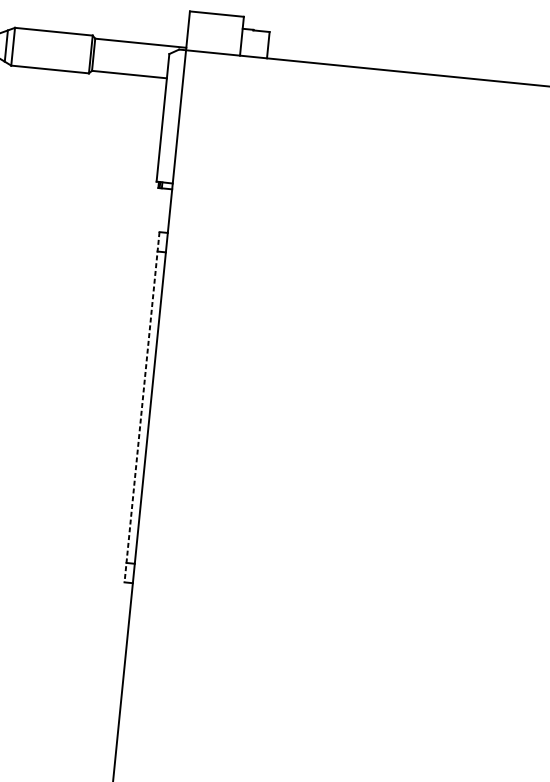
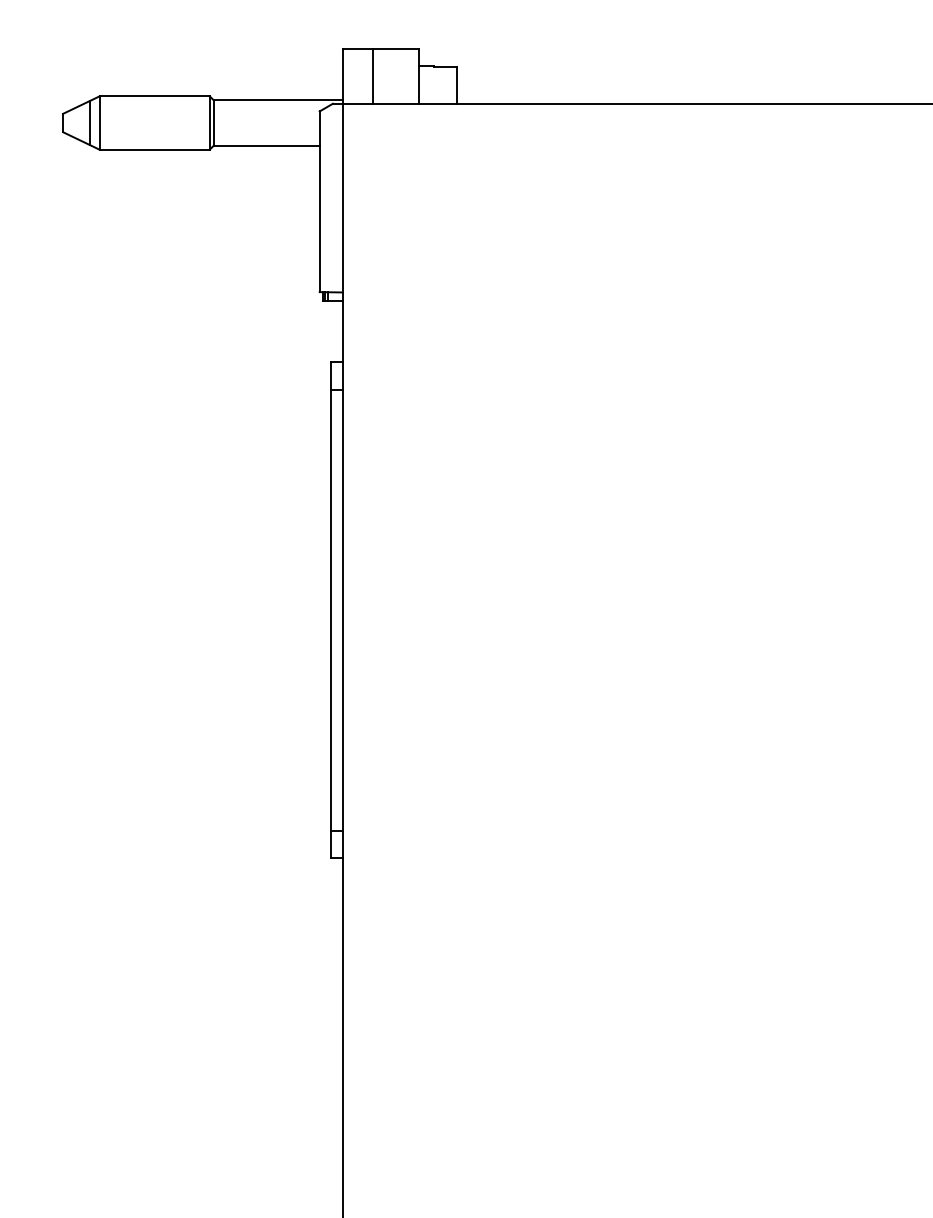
line: (209, 32) -> (373, 75), added
line: (141, 407) -> (330, 610), dashed -> solid

